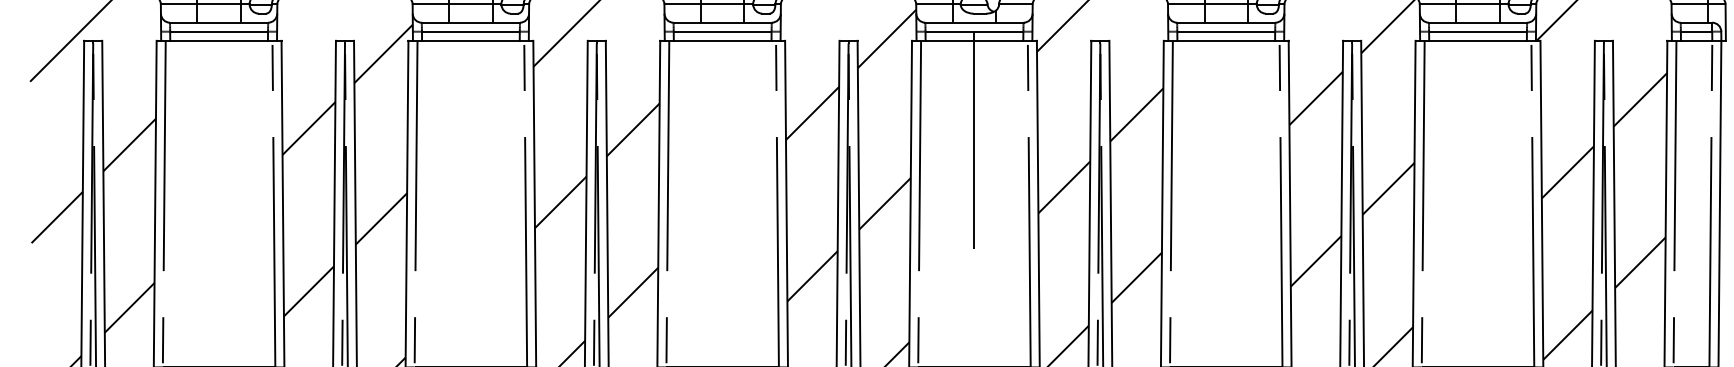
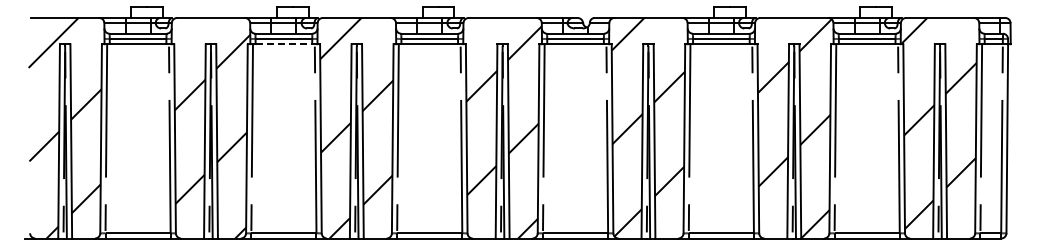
line: (471, 41) -> (284, 44), solid -> dashed
line: (974, 139) -> (575, 101), removed

